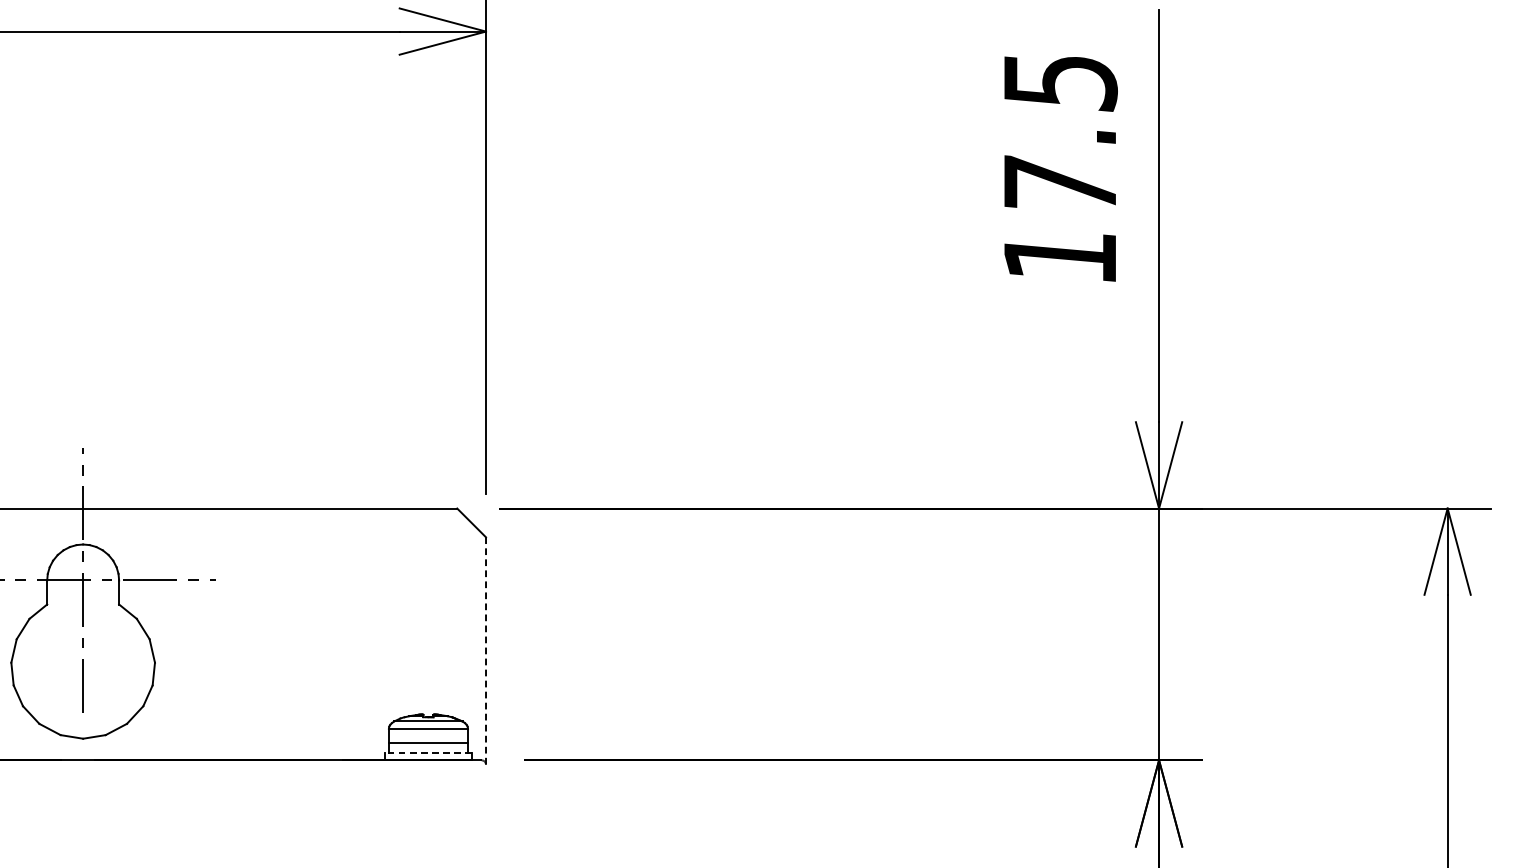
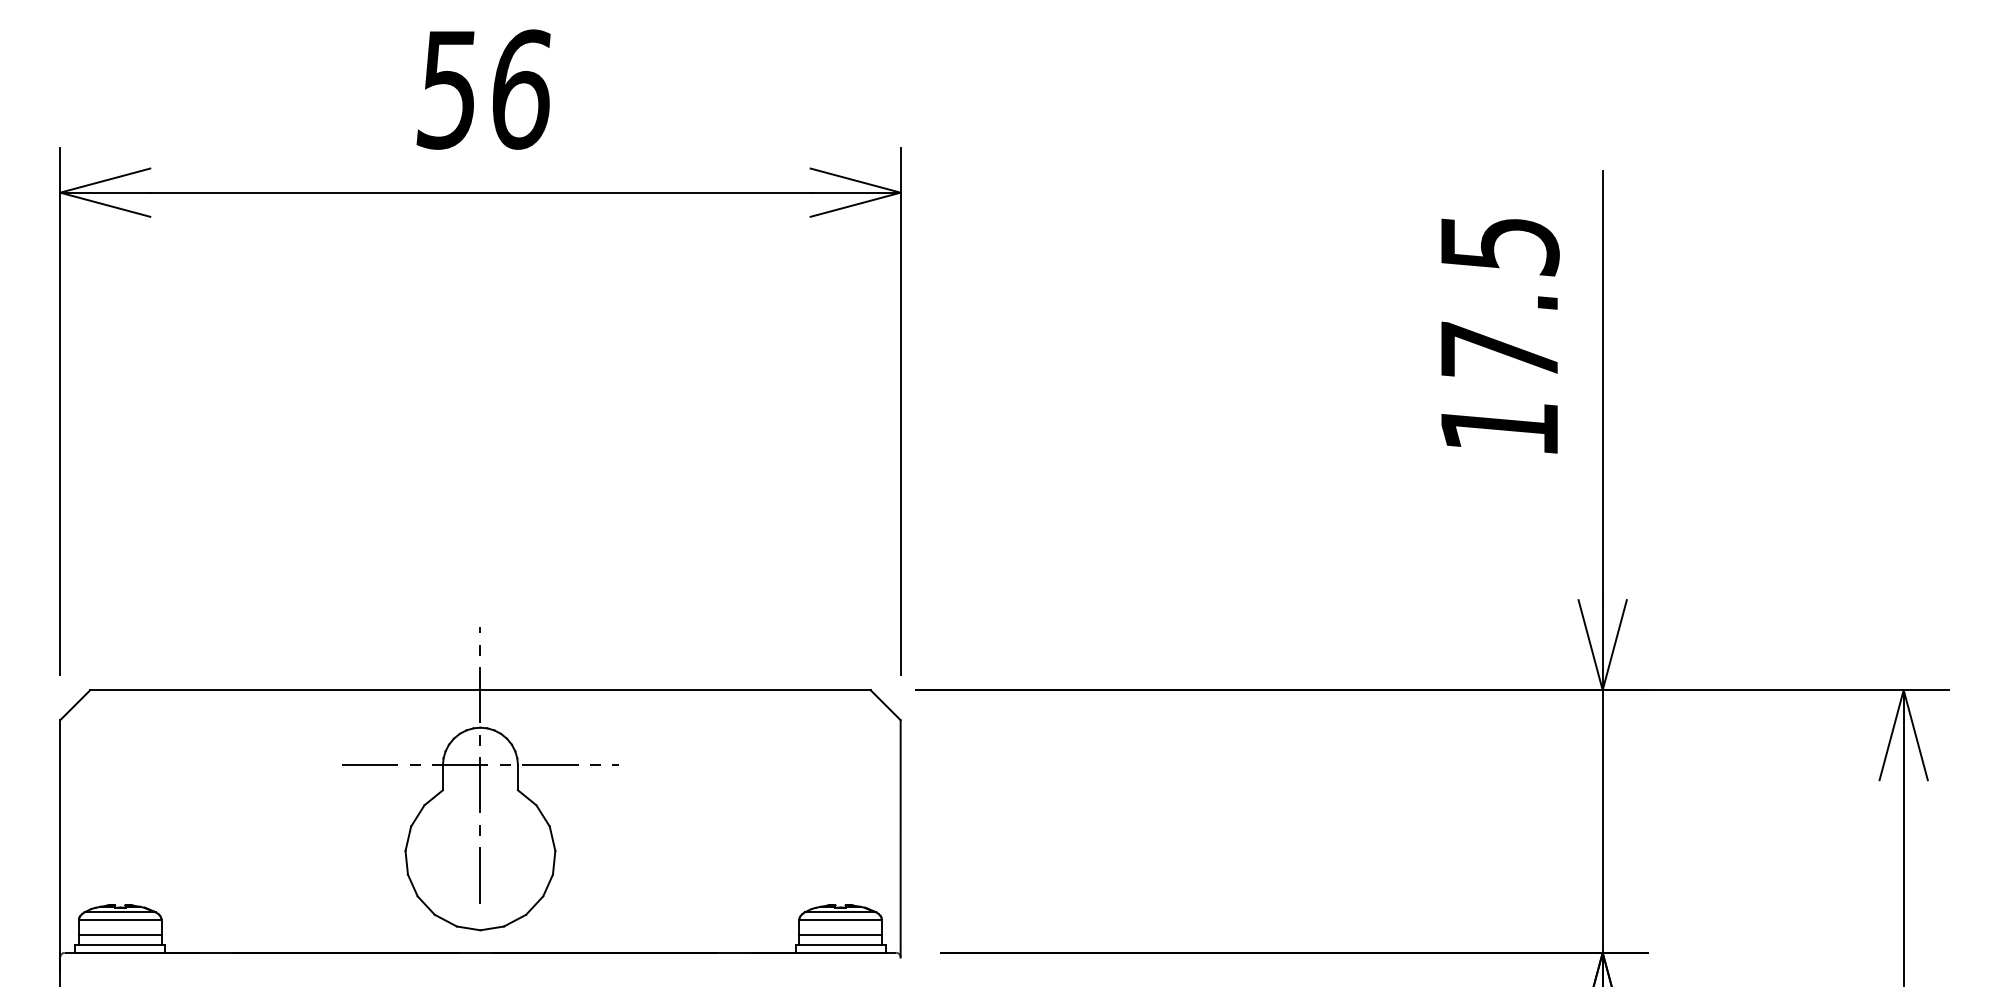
line: (485, 650) -> (900, 838), dashed -> solid
line: (428, 753) -> (840, 945), dashed -> solid

